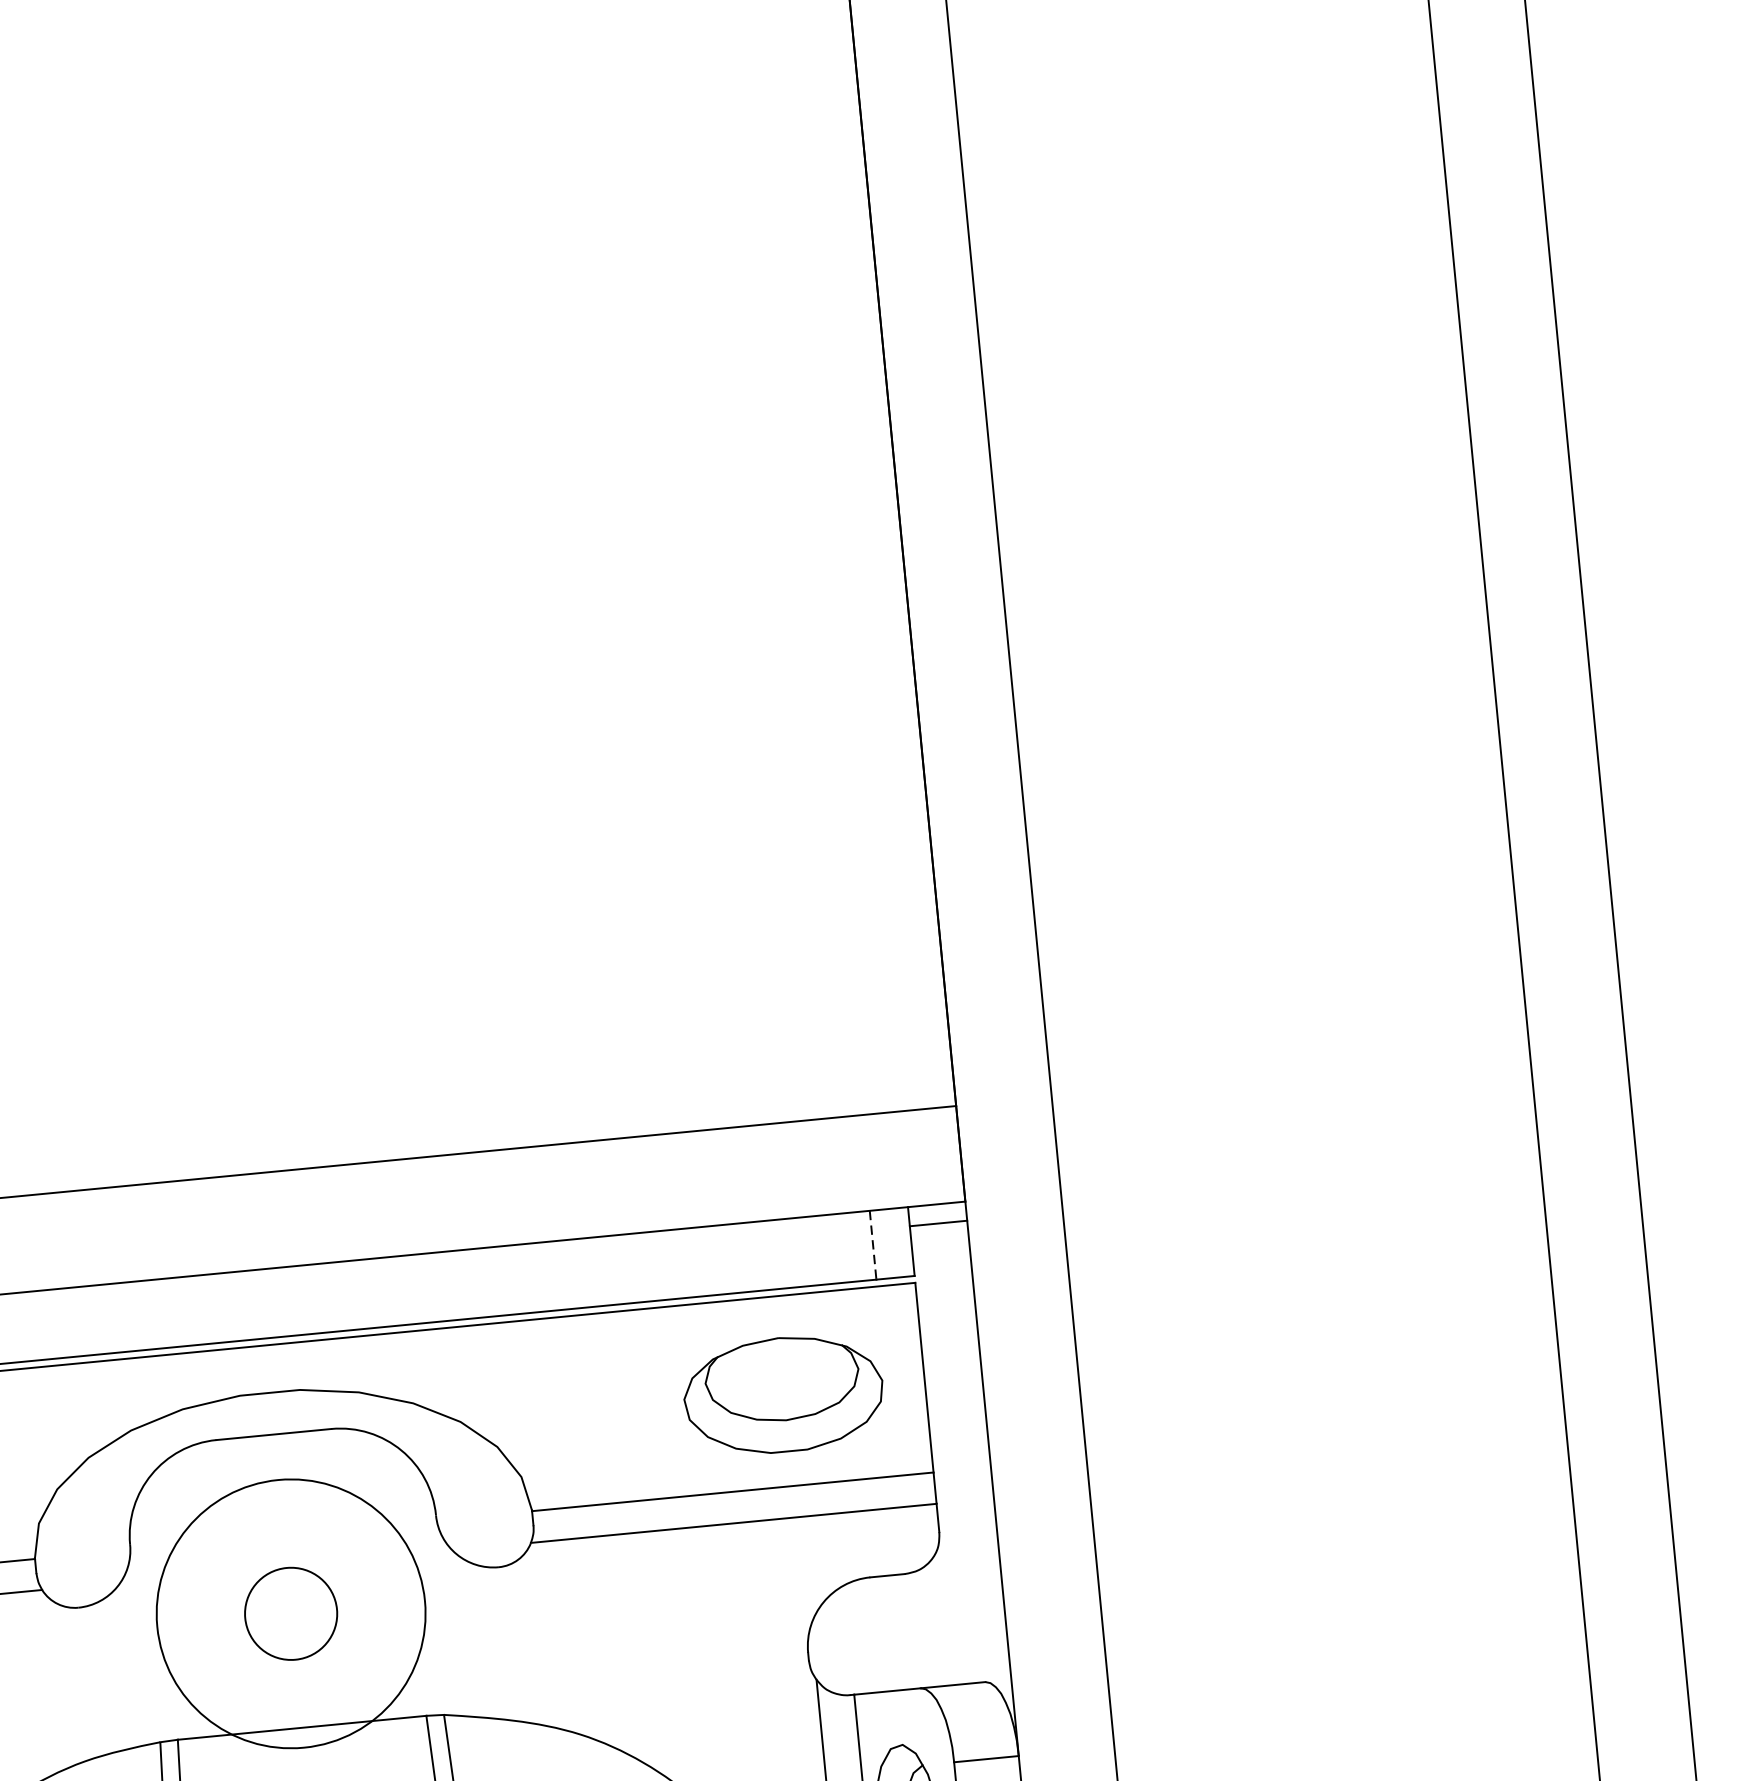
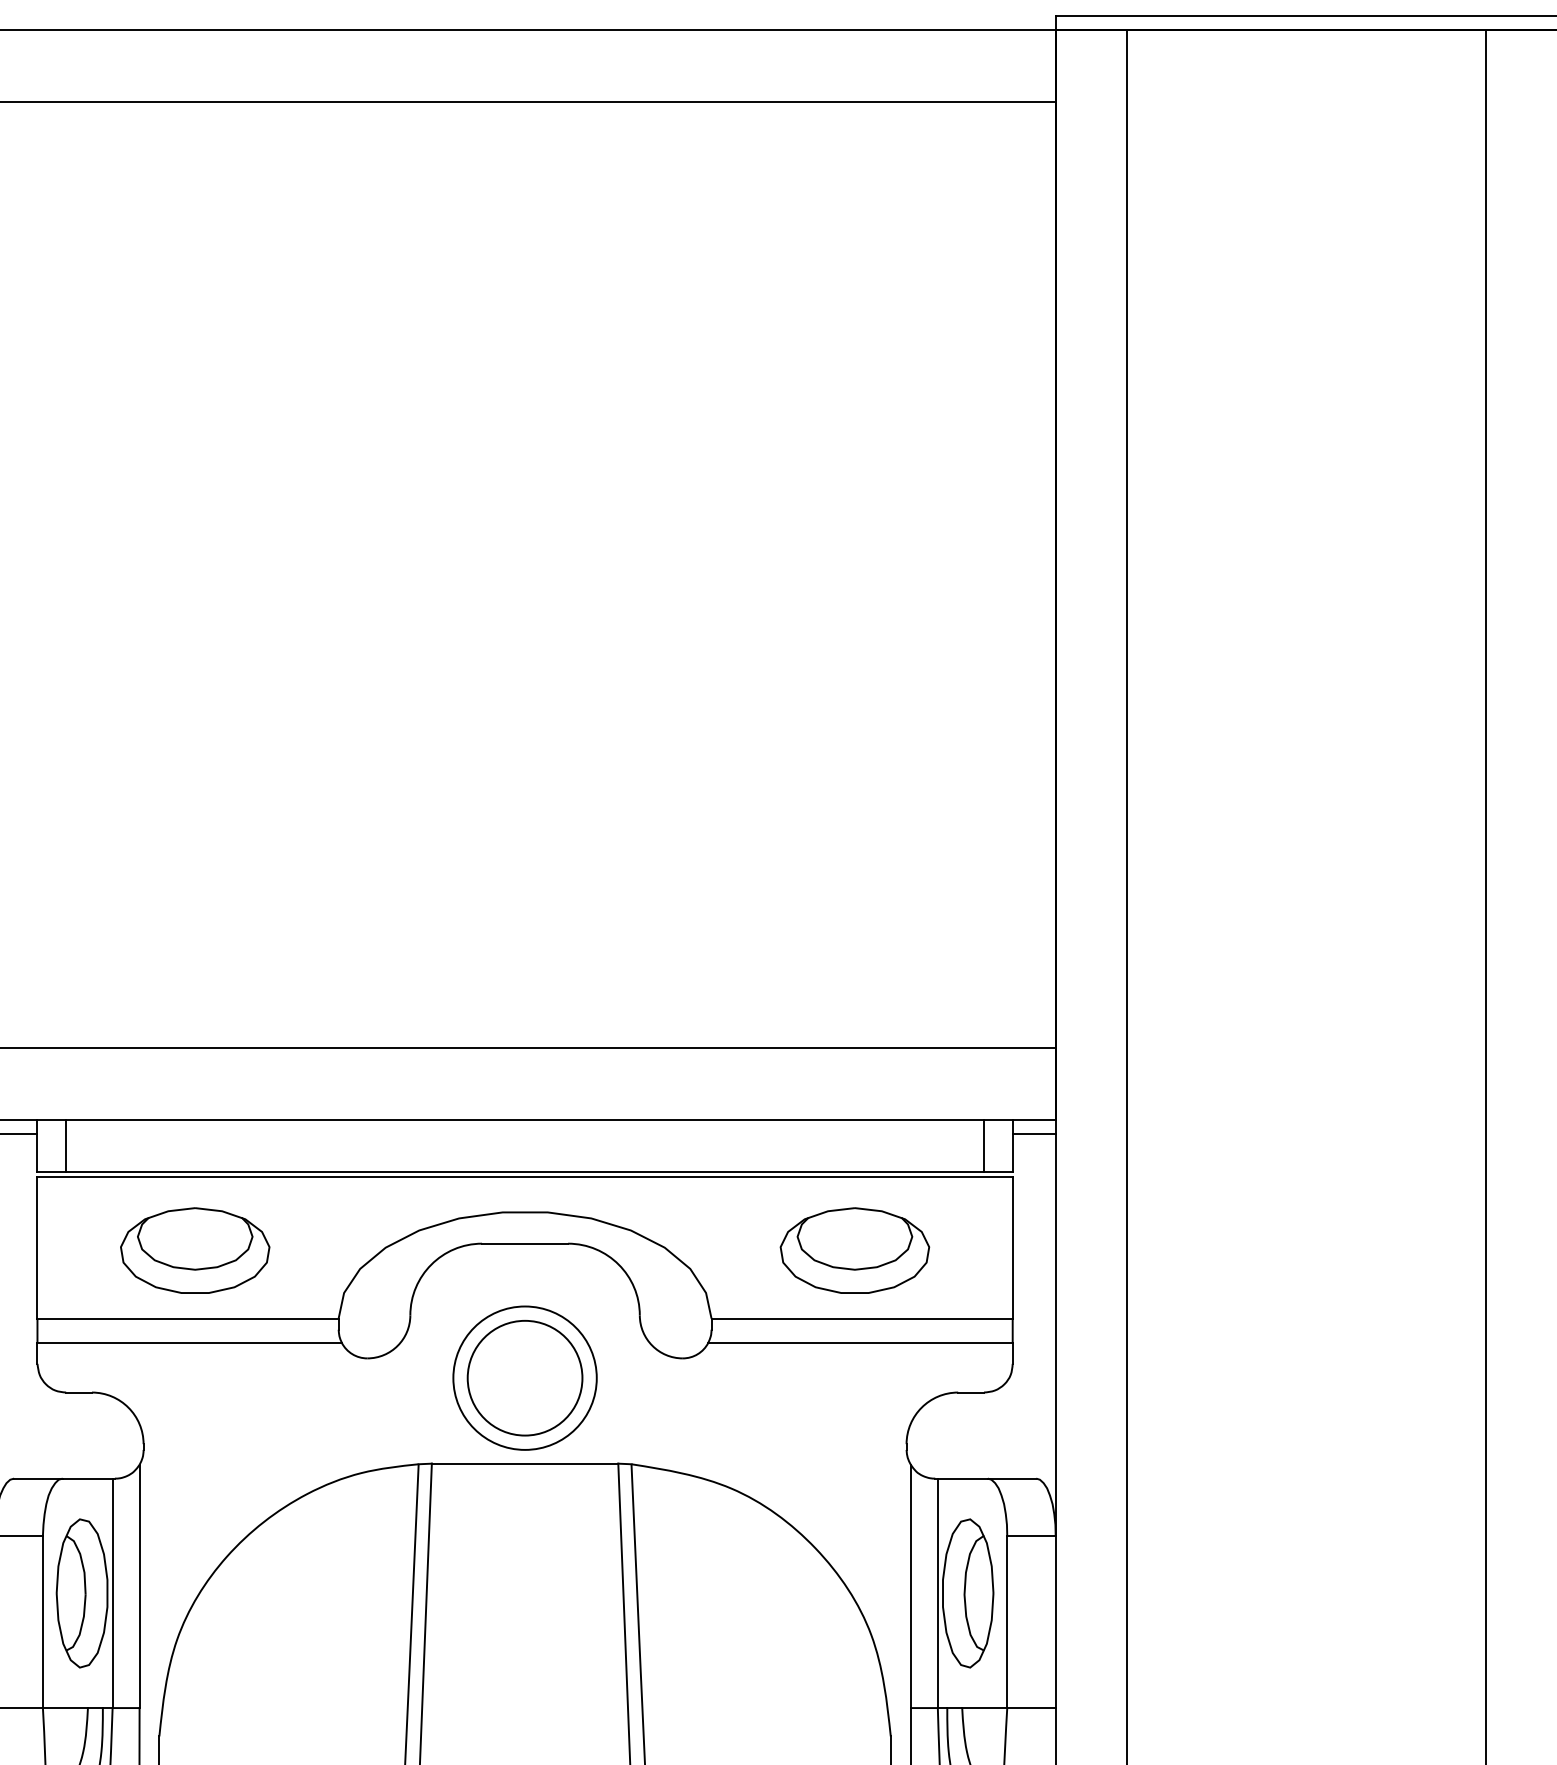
line: (873, 1244) -> (984, 1145), dashed -> solid
part: (783, 1394) -> (854, 1250), moved
circle: (290, 1612) -> (524, 1377), size x0.71
circle: (290, 1612) -> (524, 1377), size x1.67

